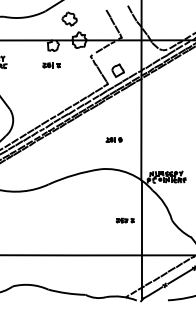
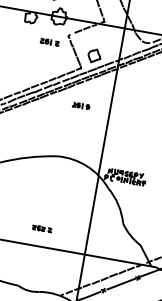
part: (51, 65) -> (49, 42), moved
part: (113, 139) -> (80, 105), moved
part: (124, 220) -> (41, 228), moved

